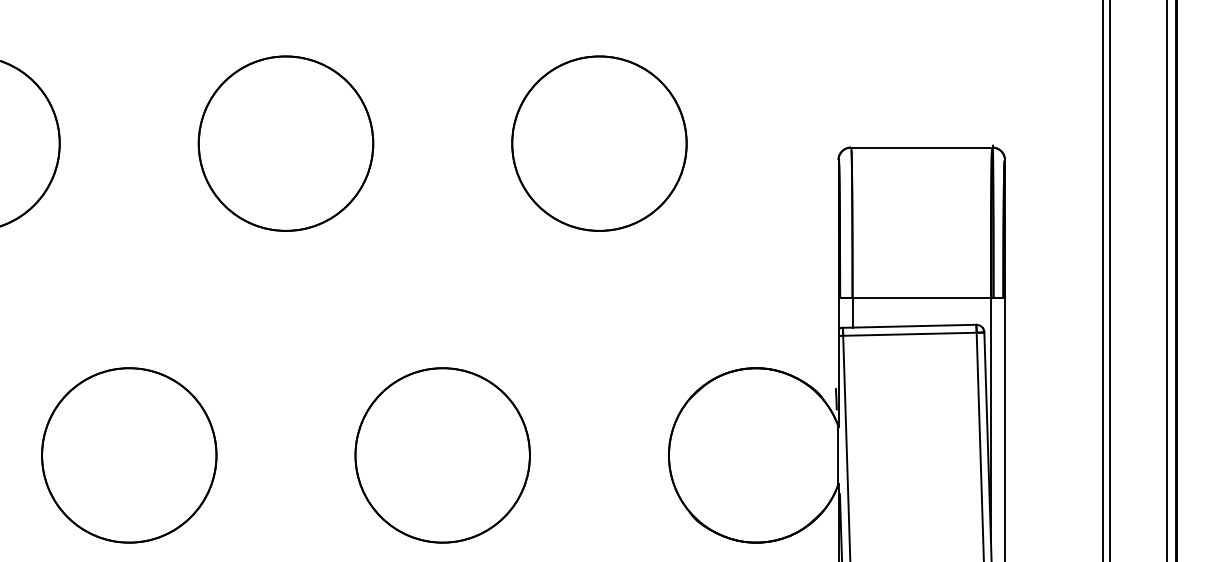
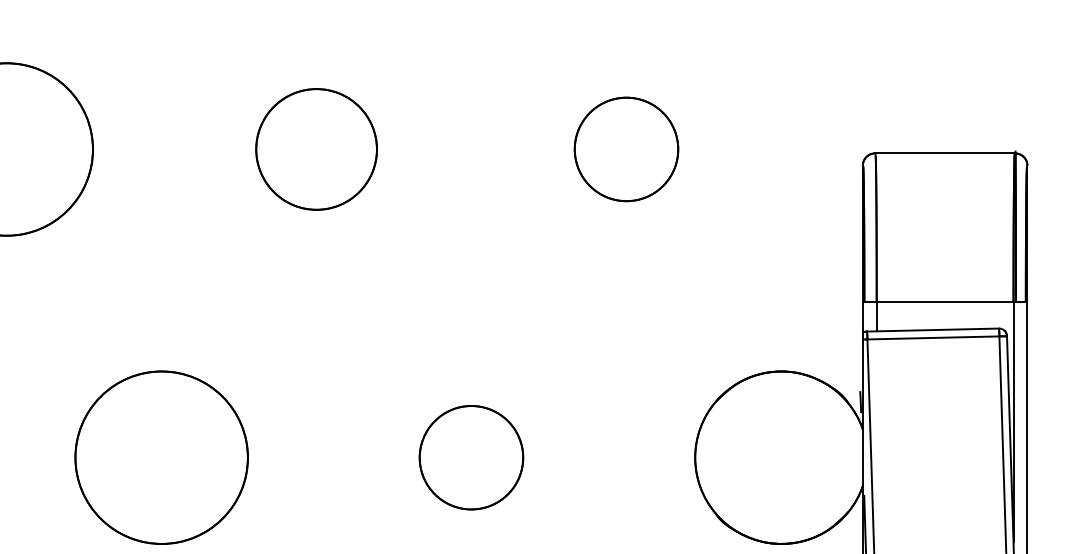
part: (285, 143) -> (316, 149), size x0.7
circle: (599, 143) -> (626, 149), size x0.6
circle: (442, 455) -> (471, 457), size x0.6

